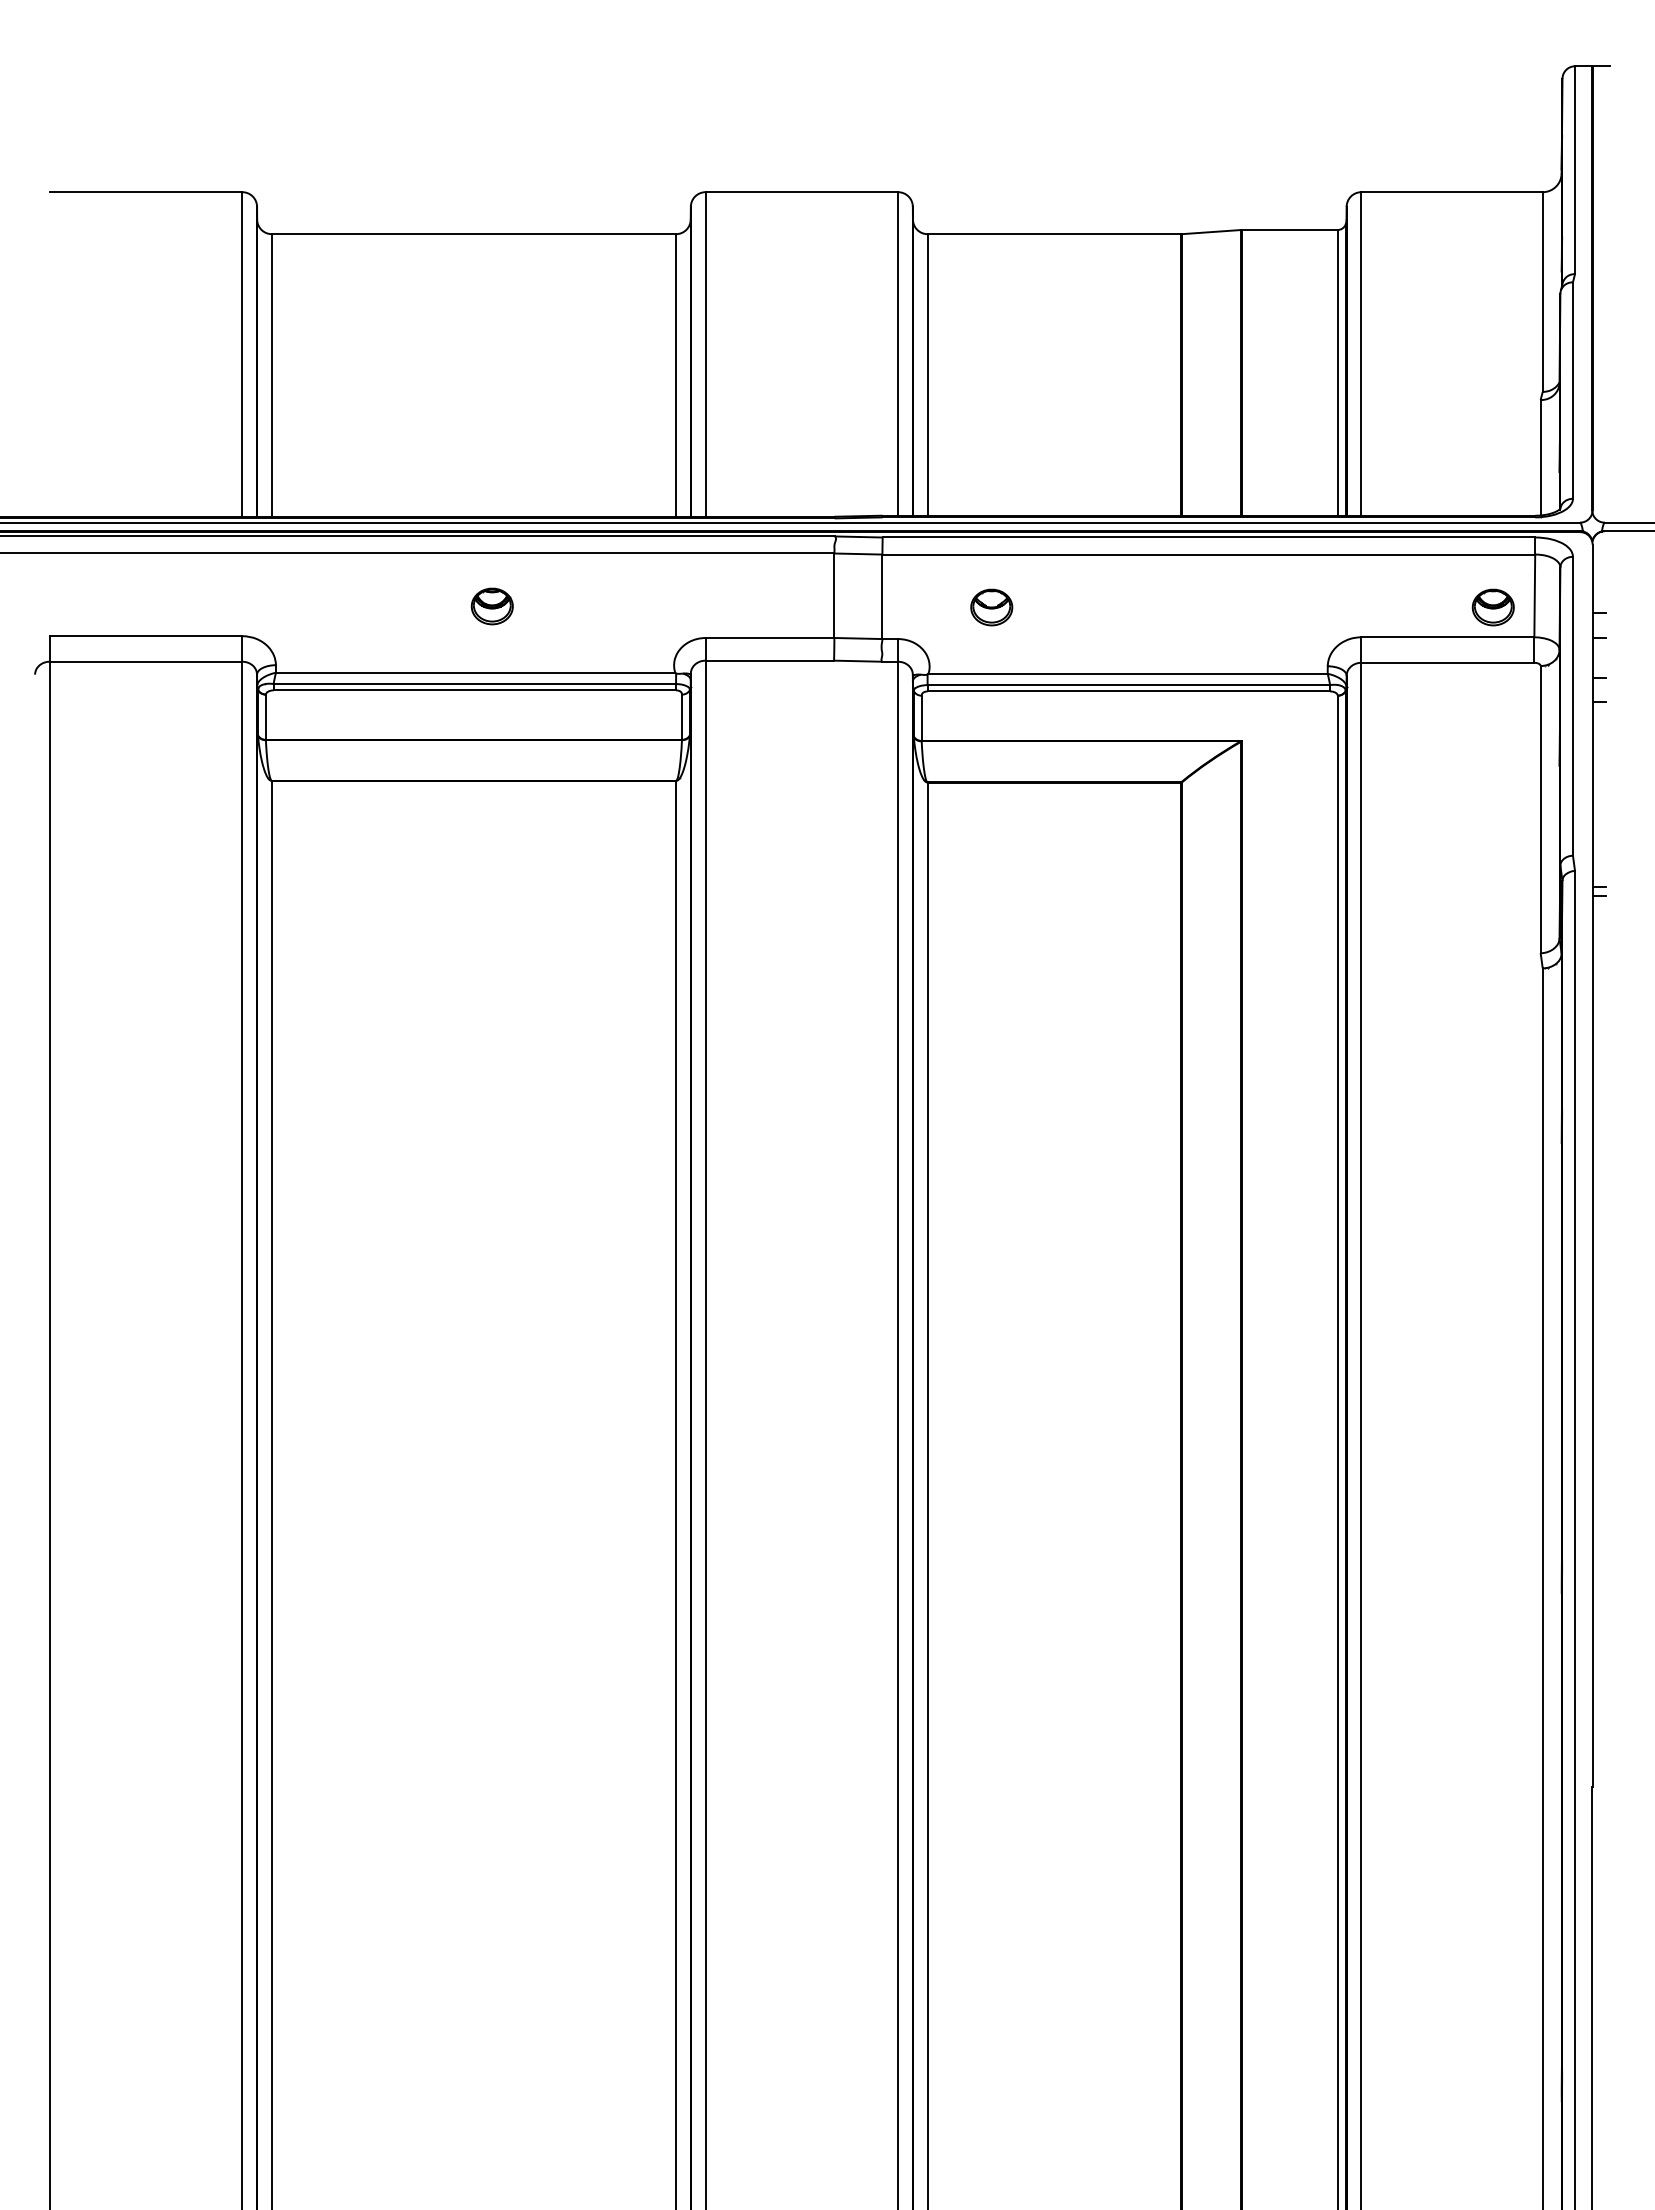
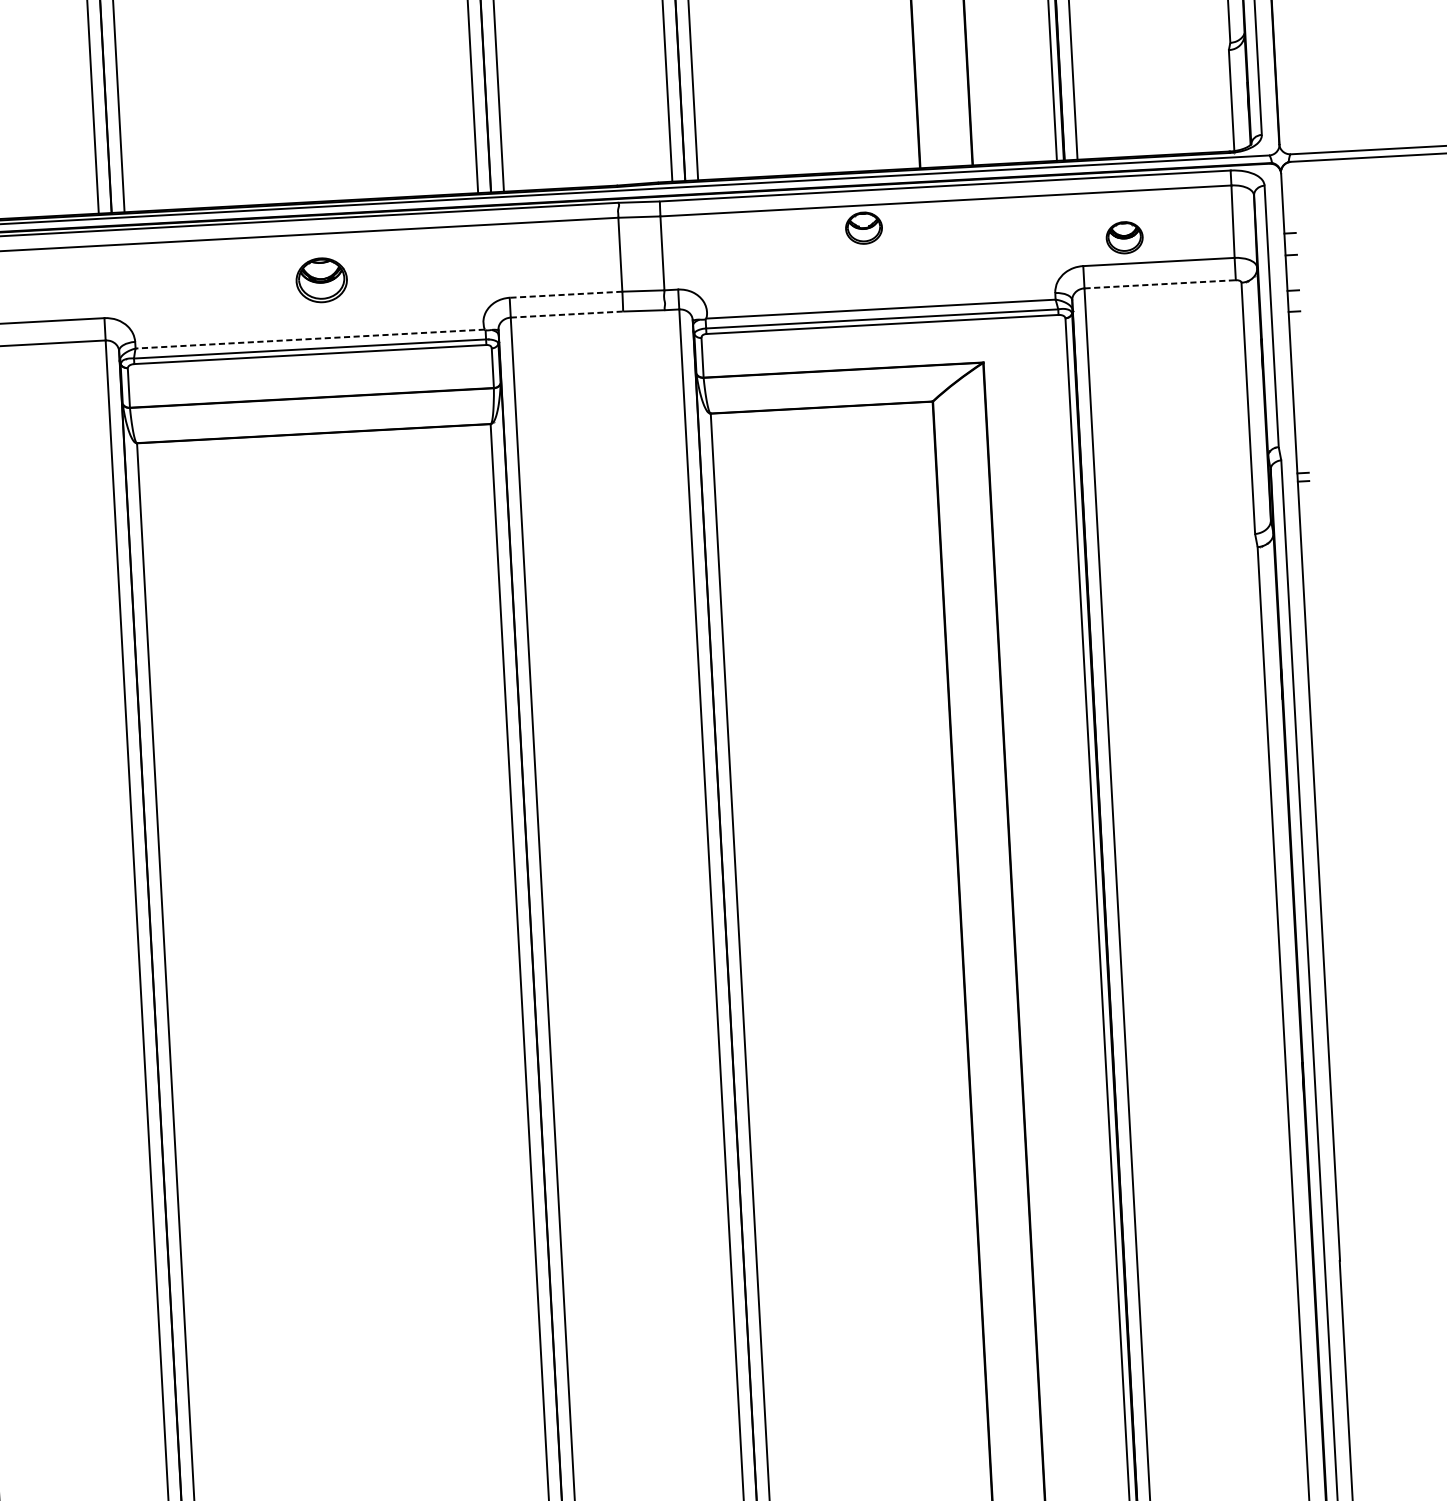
part: (491, 606) -> (320, 280), size x1.4
part: (991, 607) -> (863, 228), moved
part: (1492, 607) -> (1123, 237), moved
line: (769, 638) -> (565, 295), solid -> dashed
line: (770, 660) -> (567, 314), solid -> dashed
line: (1447, 662) -> (1159, 284), solid -> dashed
line: (475, 672) -> (310, 338), solid -> dashed

